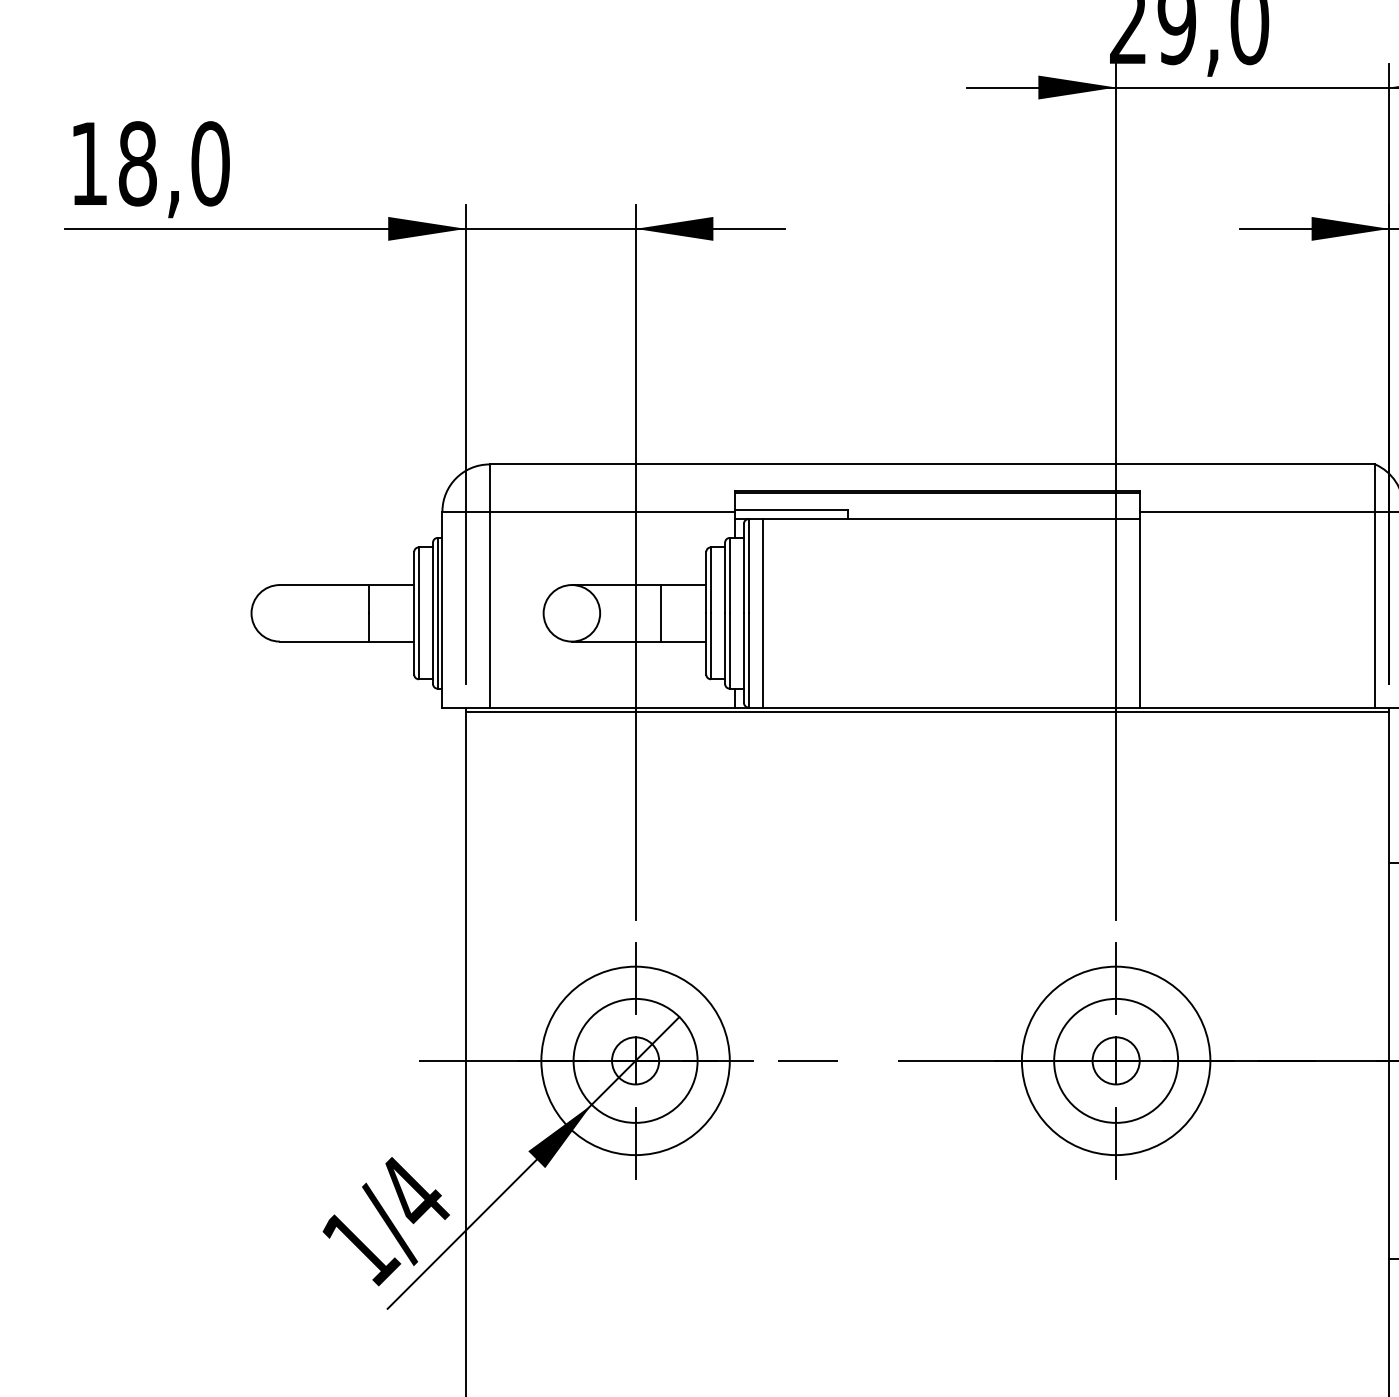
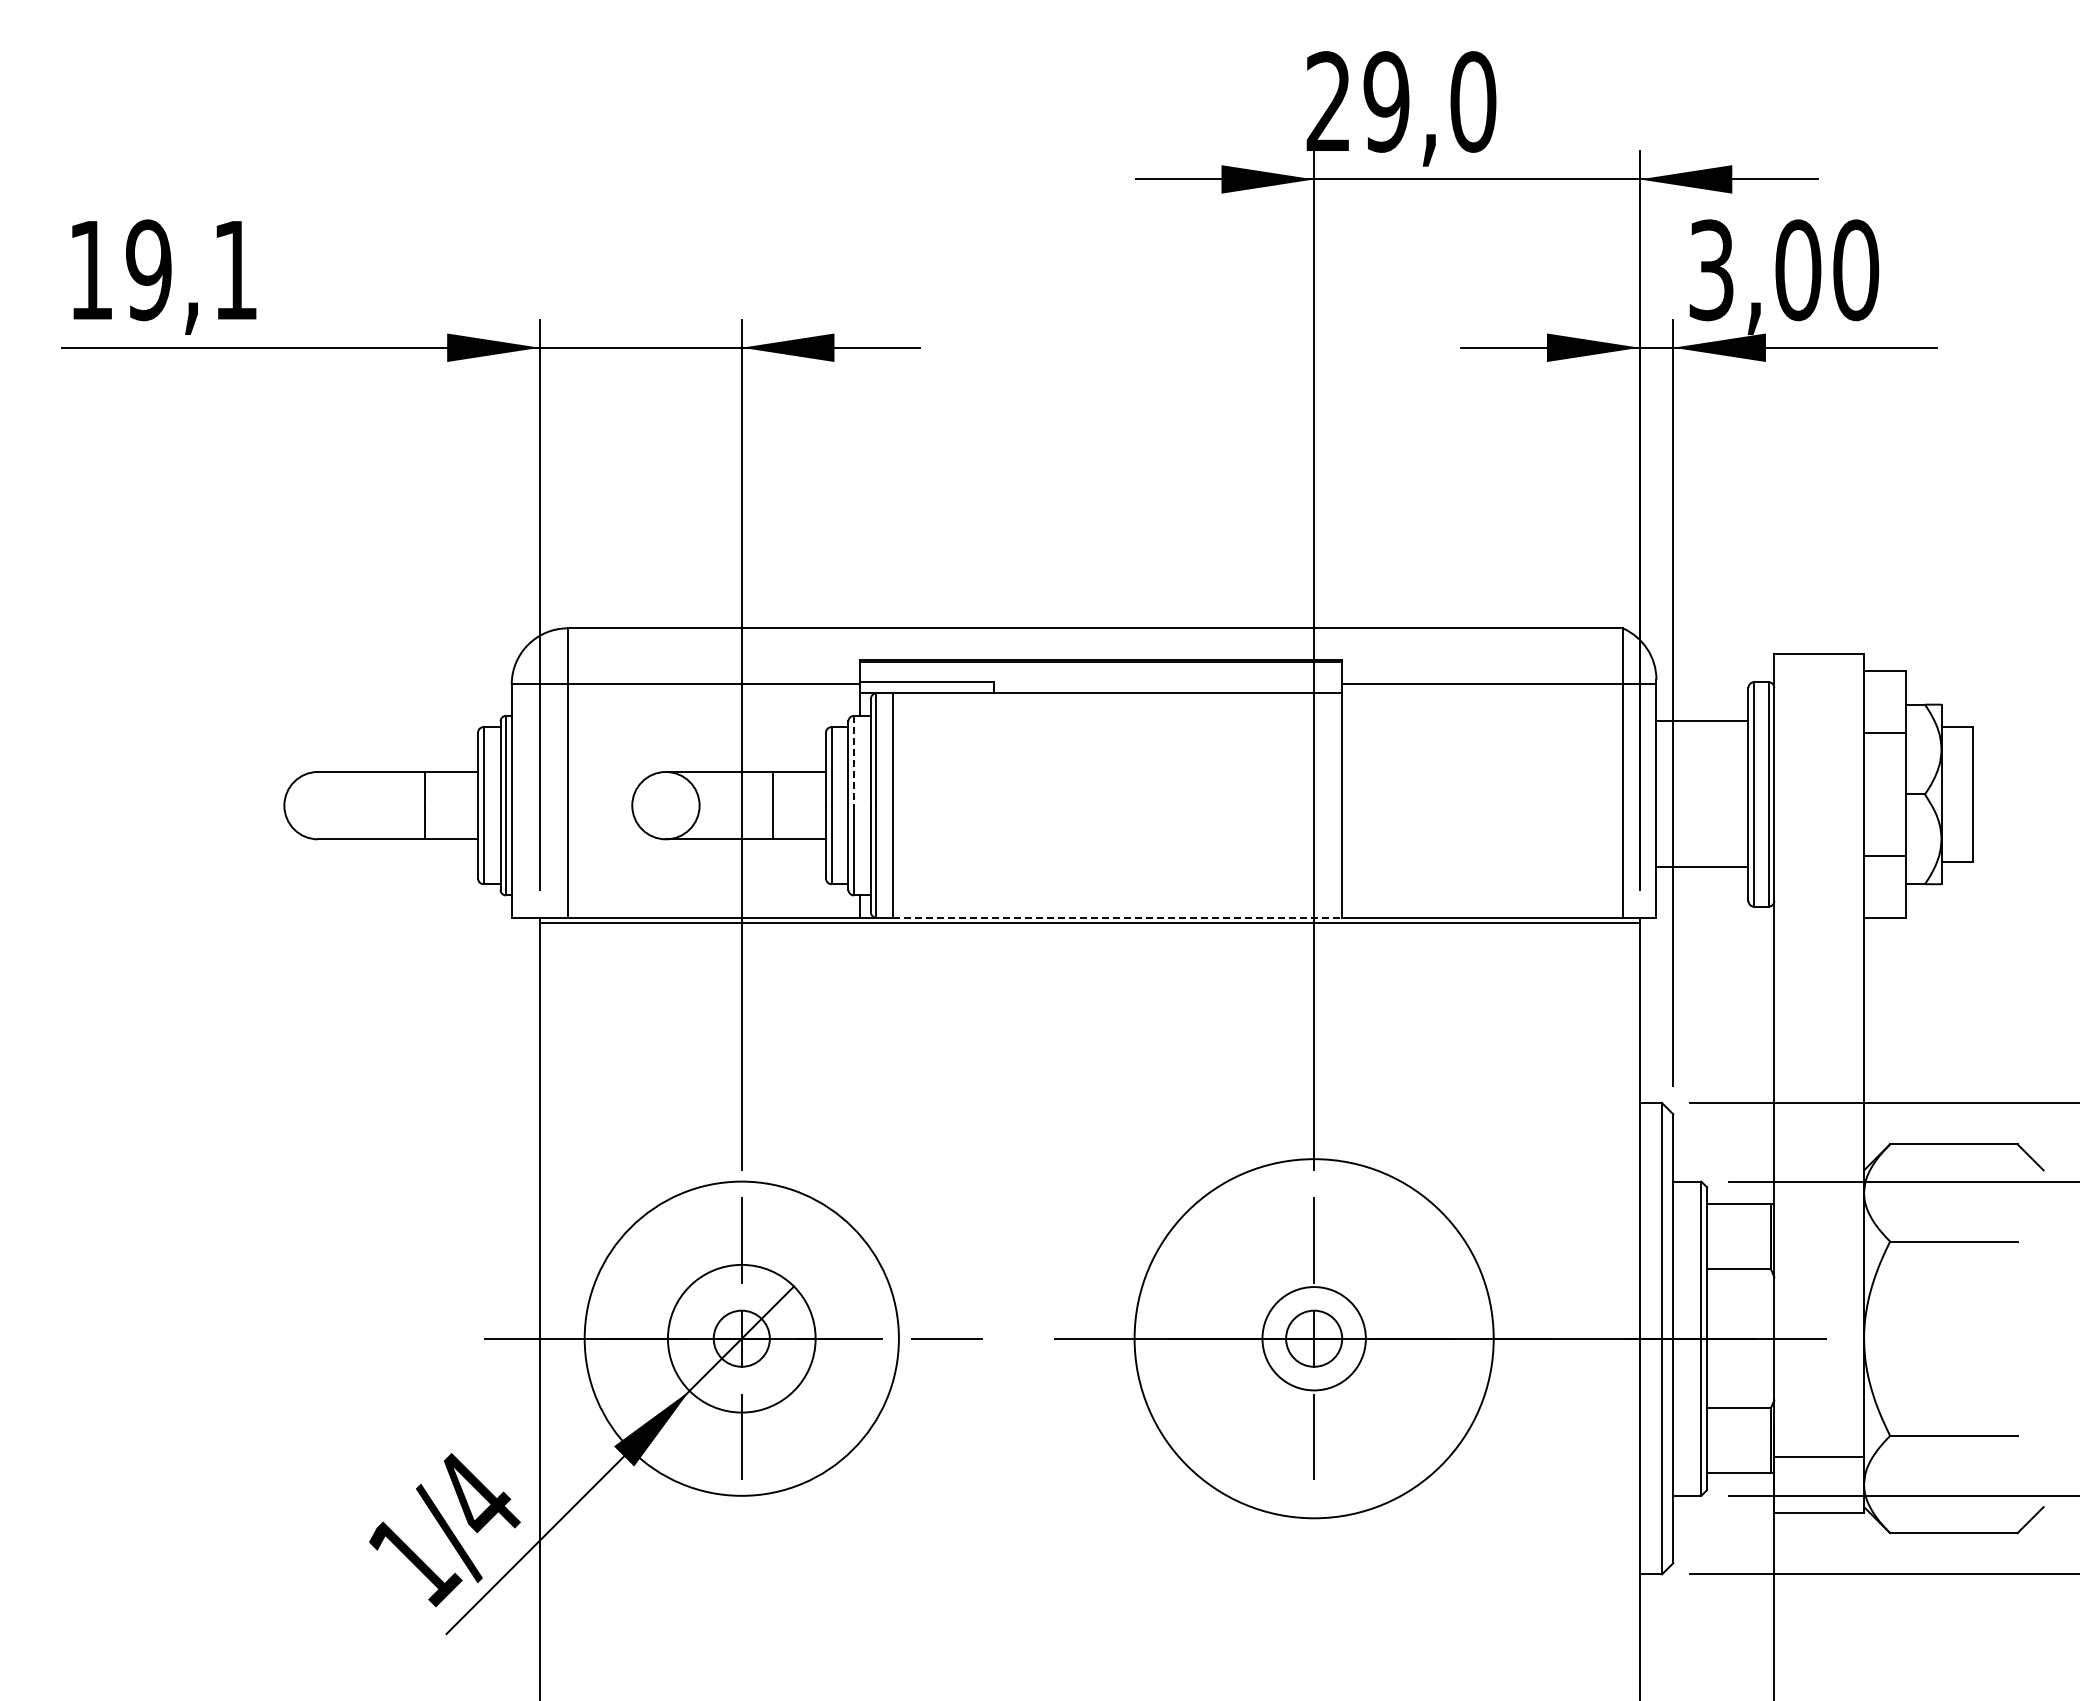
text: (174, 164) -> (192, 270), 18,0 -> 19,1
line: (730, 575) -> (854, 760), solid -> dashed
line: (951, 707) -> (1118, 917), solid -> dashed
circle: (635, 1060) -> (741, 1338), size x1.4
circle: (1115, 1060) -> (1313, 1338), size x1.6
circle: (1116, 1060) -> (1314, 1338), size x0.7

